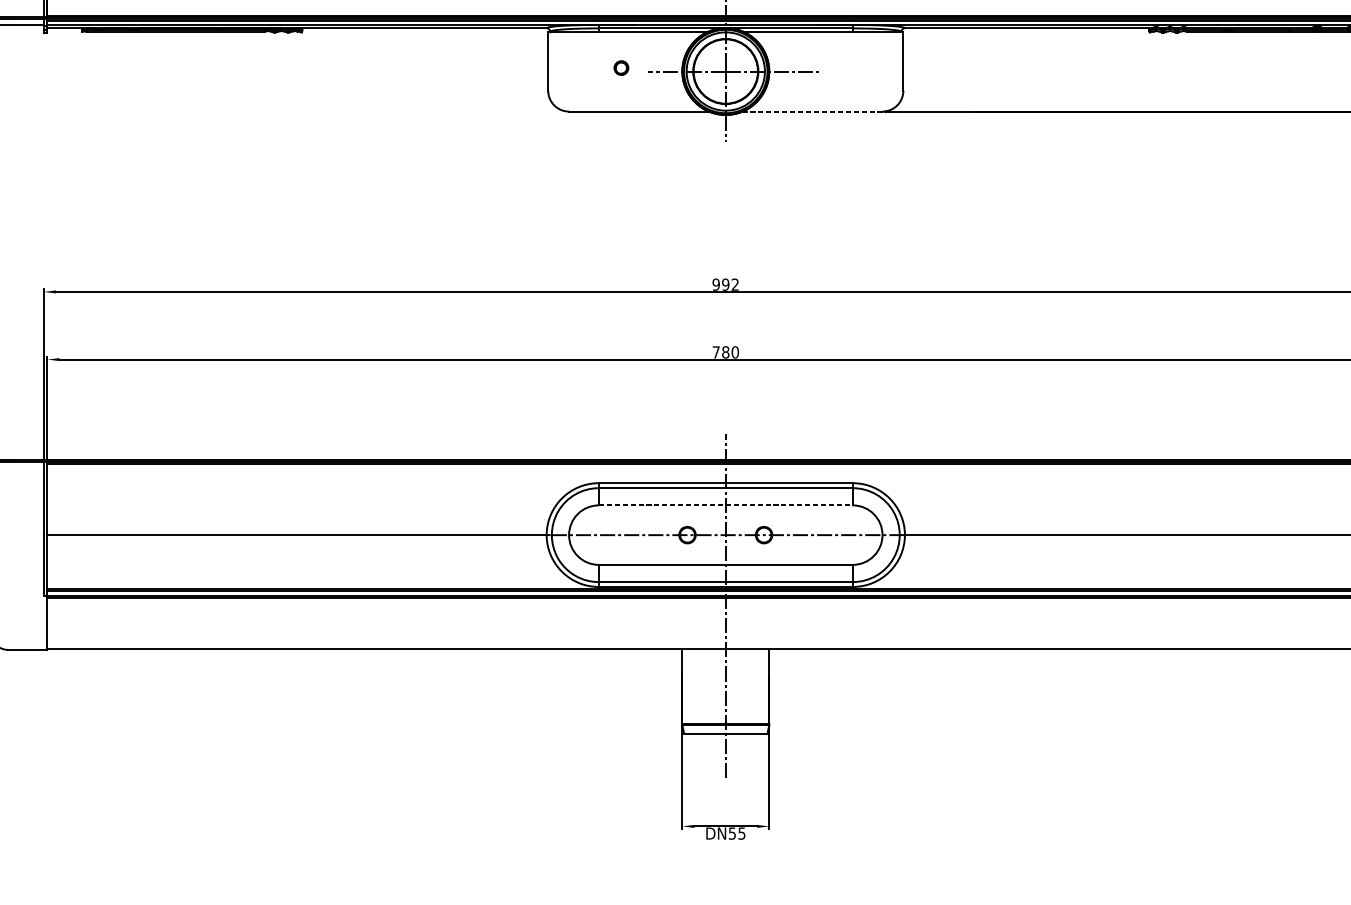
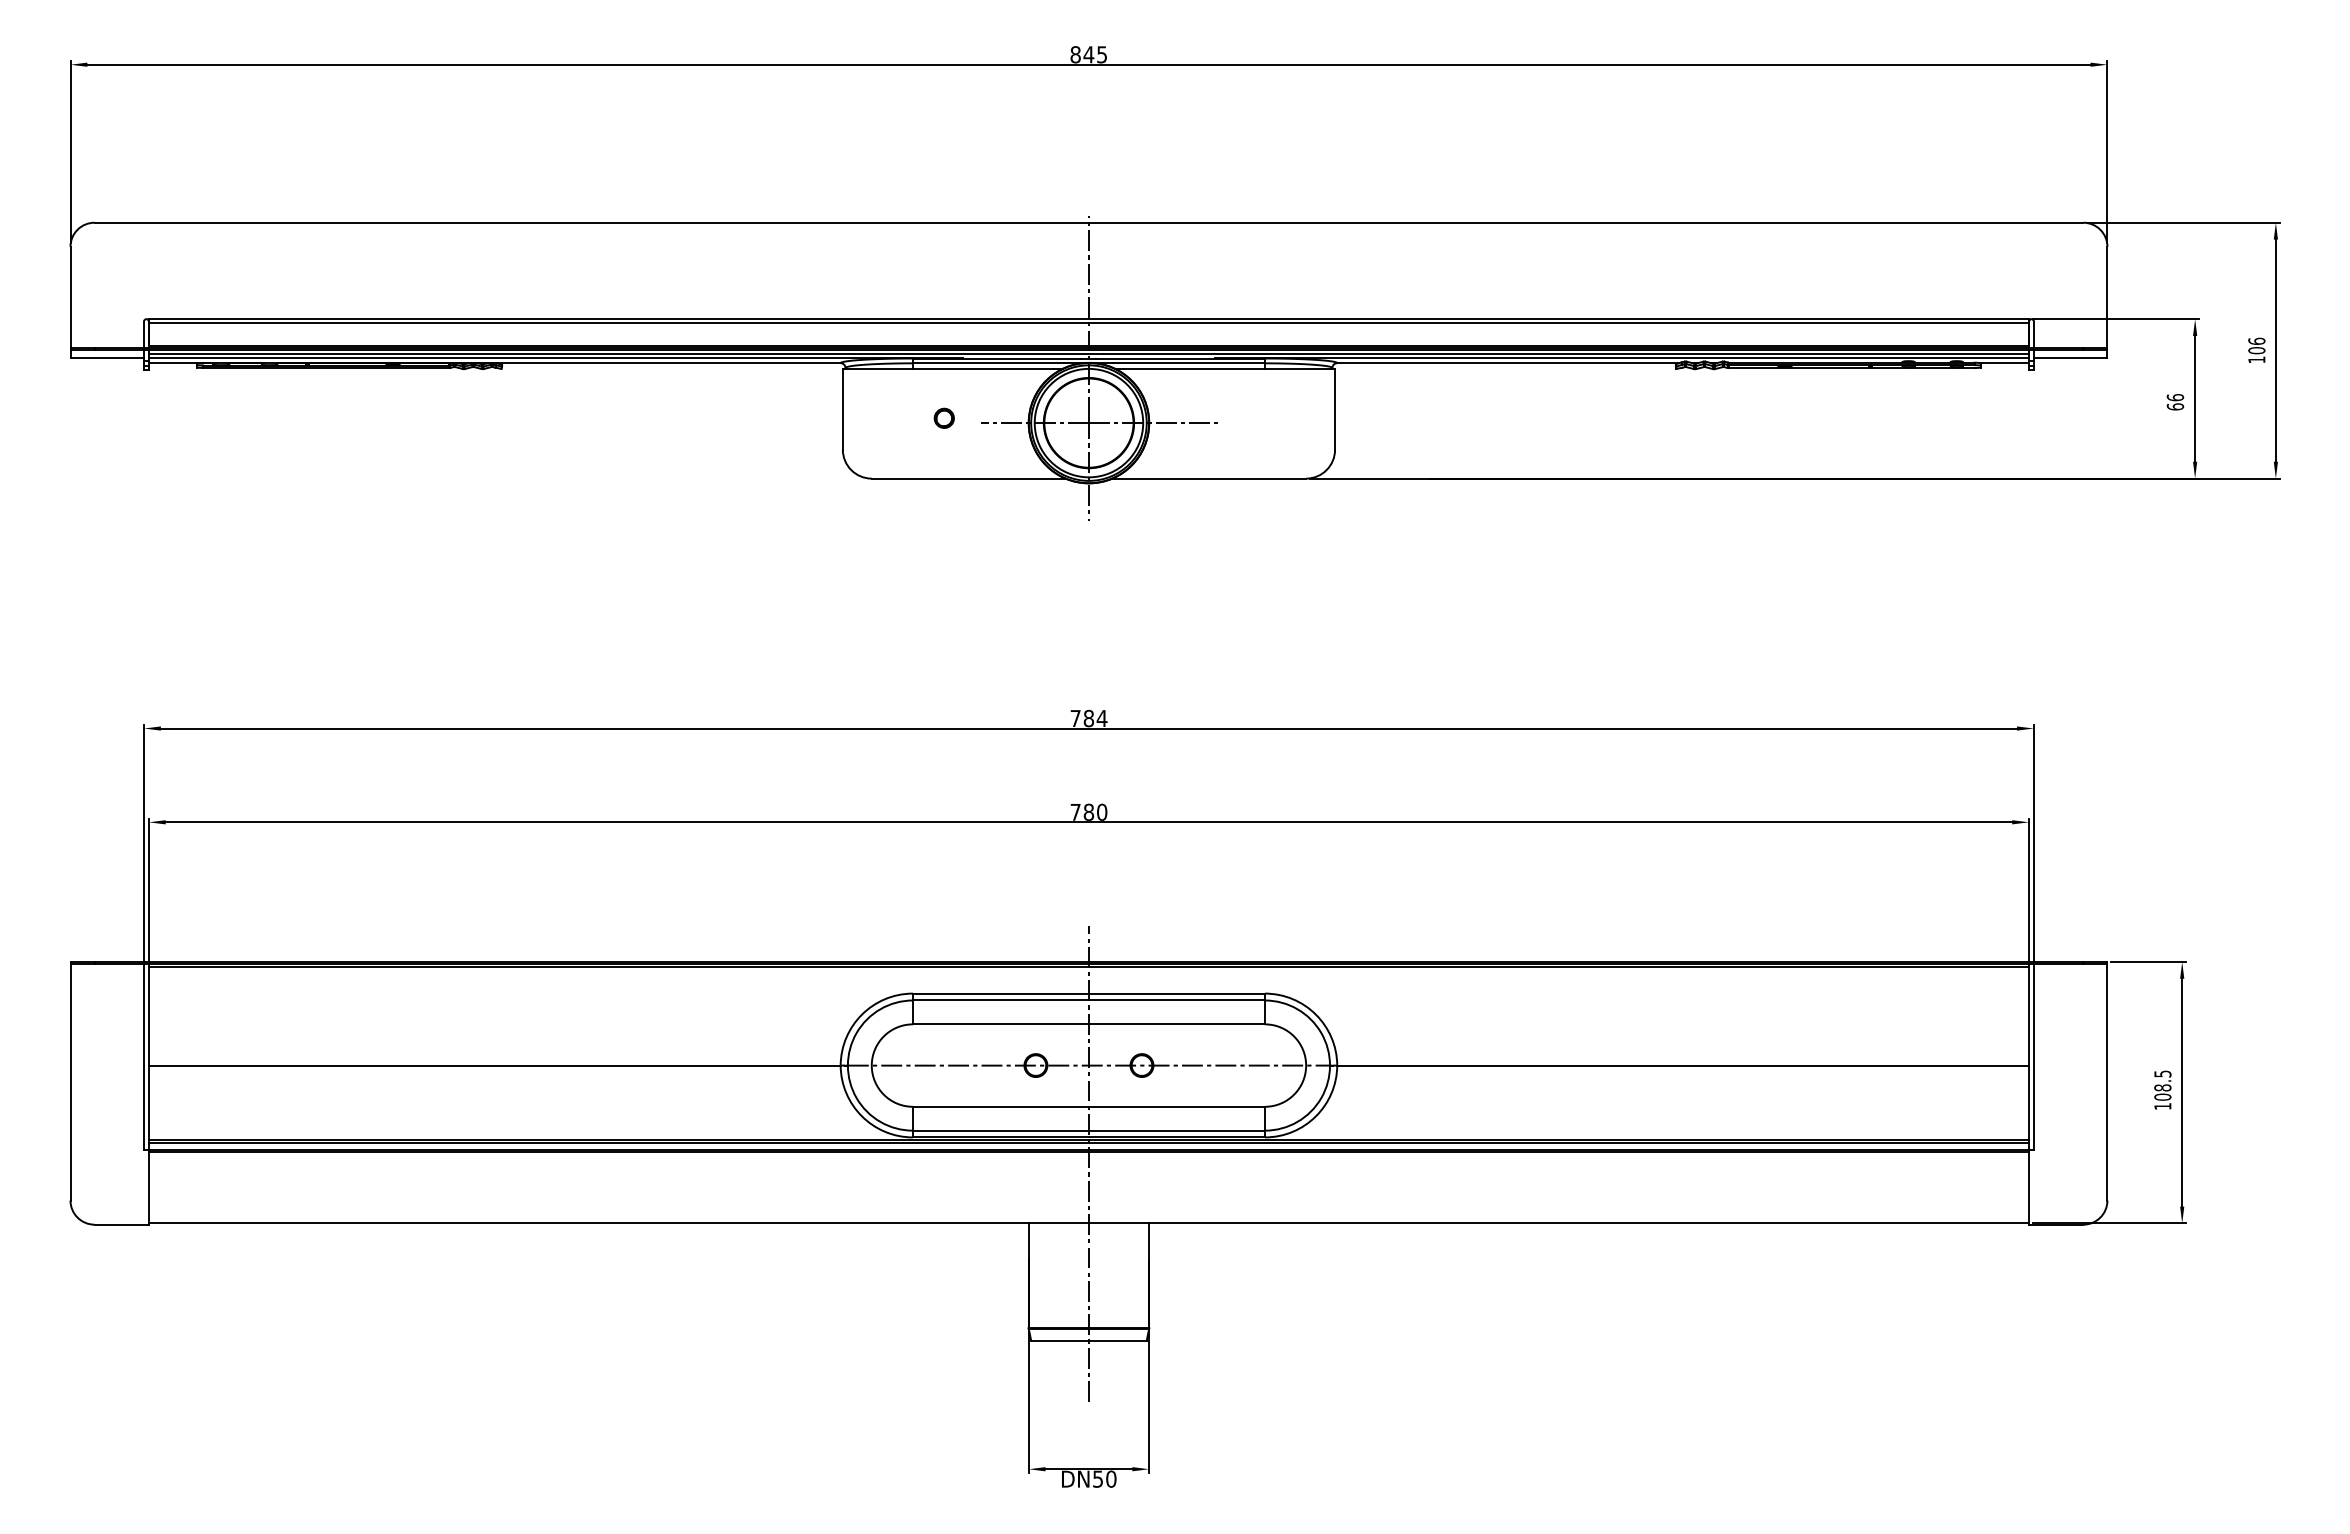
line: (812, 111) -> (1208, 478), dashed -> solid
text: (725, 284) -> (1088, 718), 992 -> 784
line: (725, 505) -> (1088, 1024), dashed -> solid
text: (742, 833) -> (1111, 1478), DN55 -> DN50

